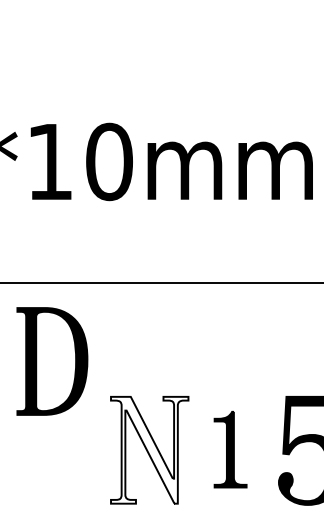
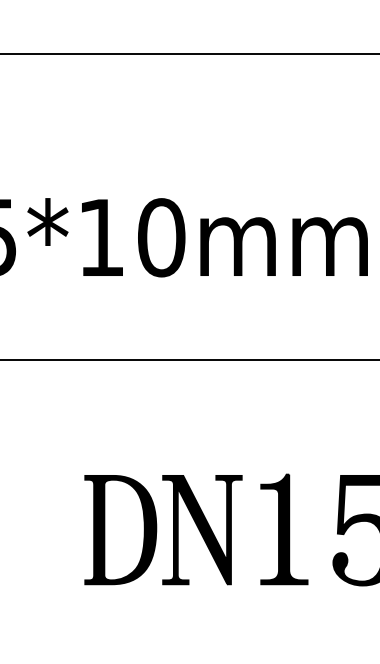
part: (52, 361) -> (120, 530), moved
fill: (149, 449) -> (202, 529), added
part: (230, 449) -> (284, 529), size x1.43

